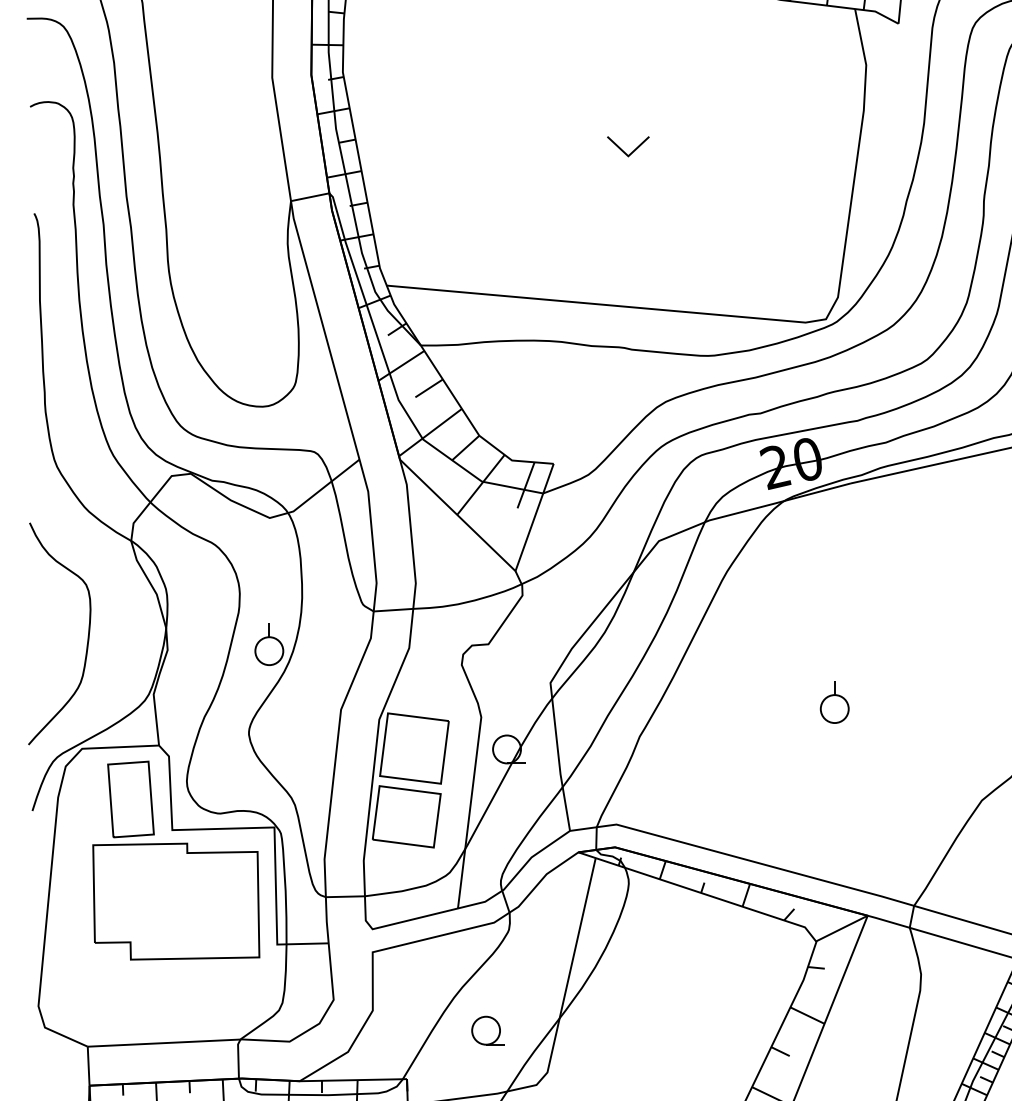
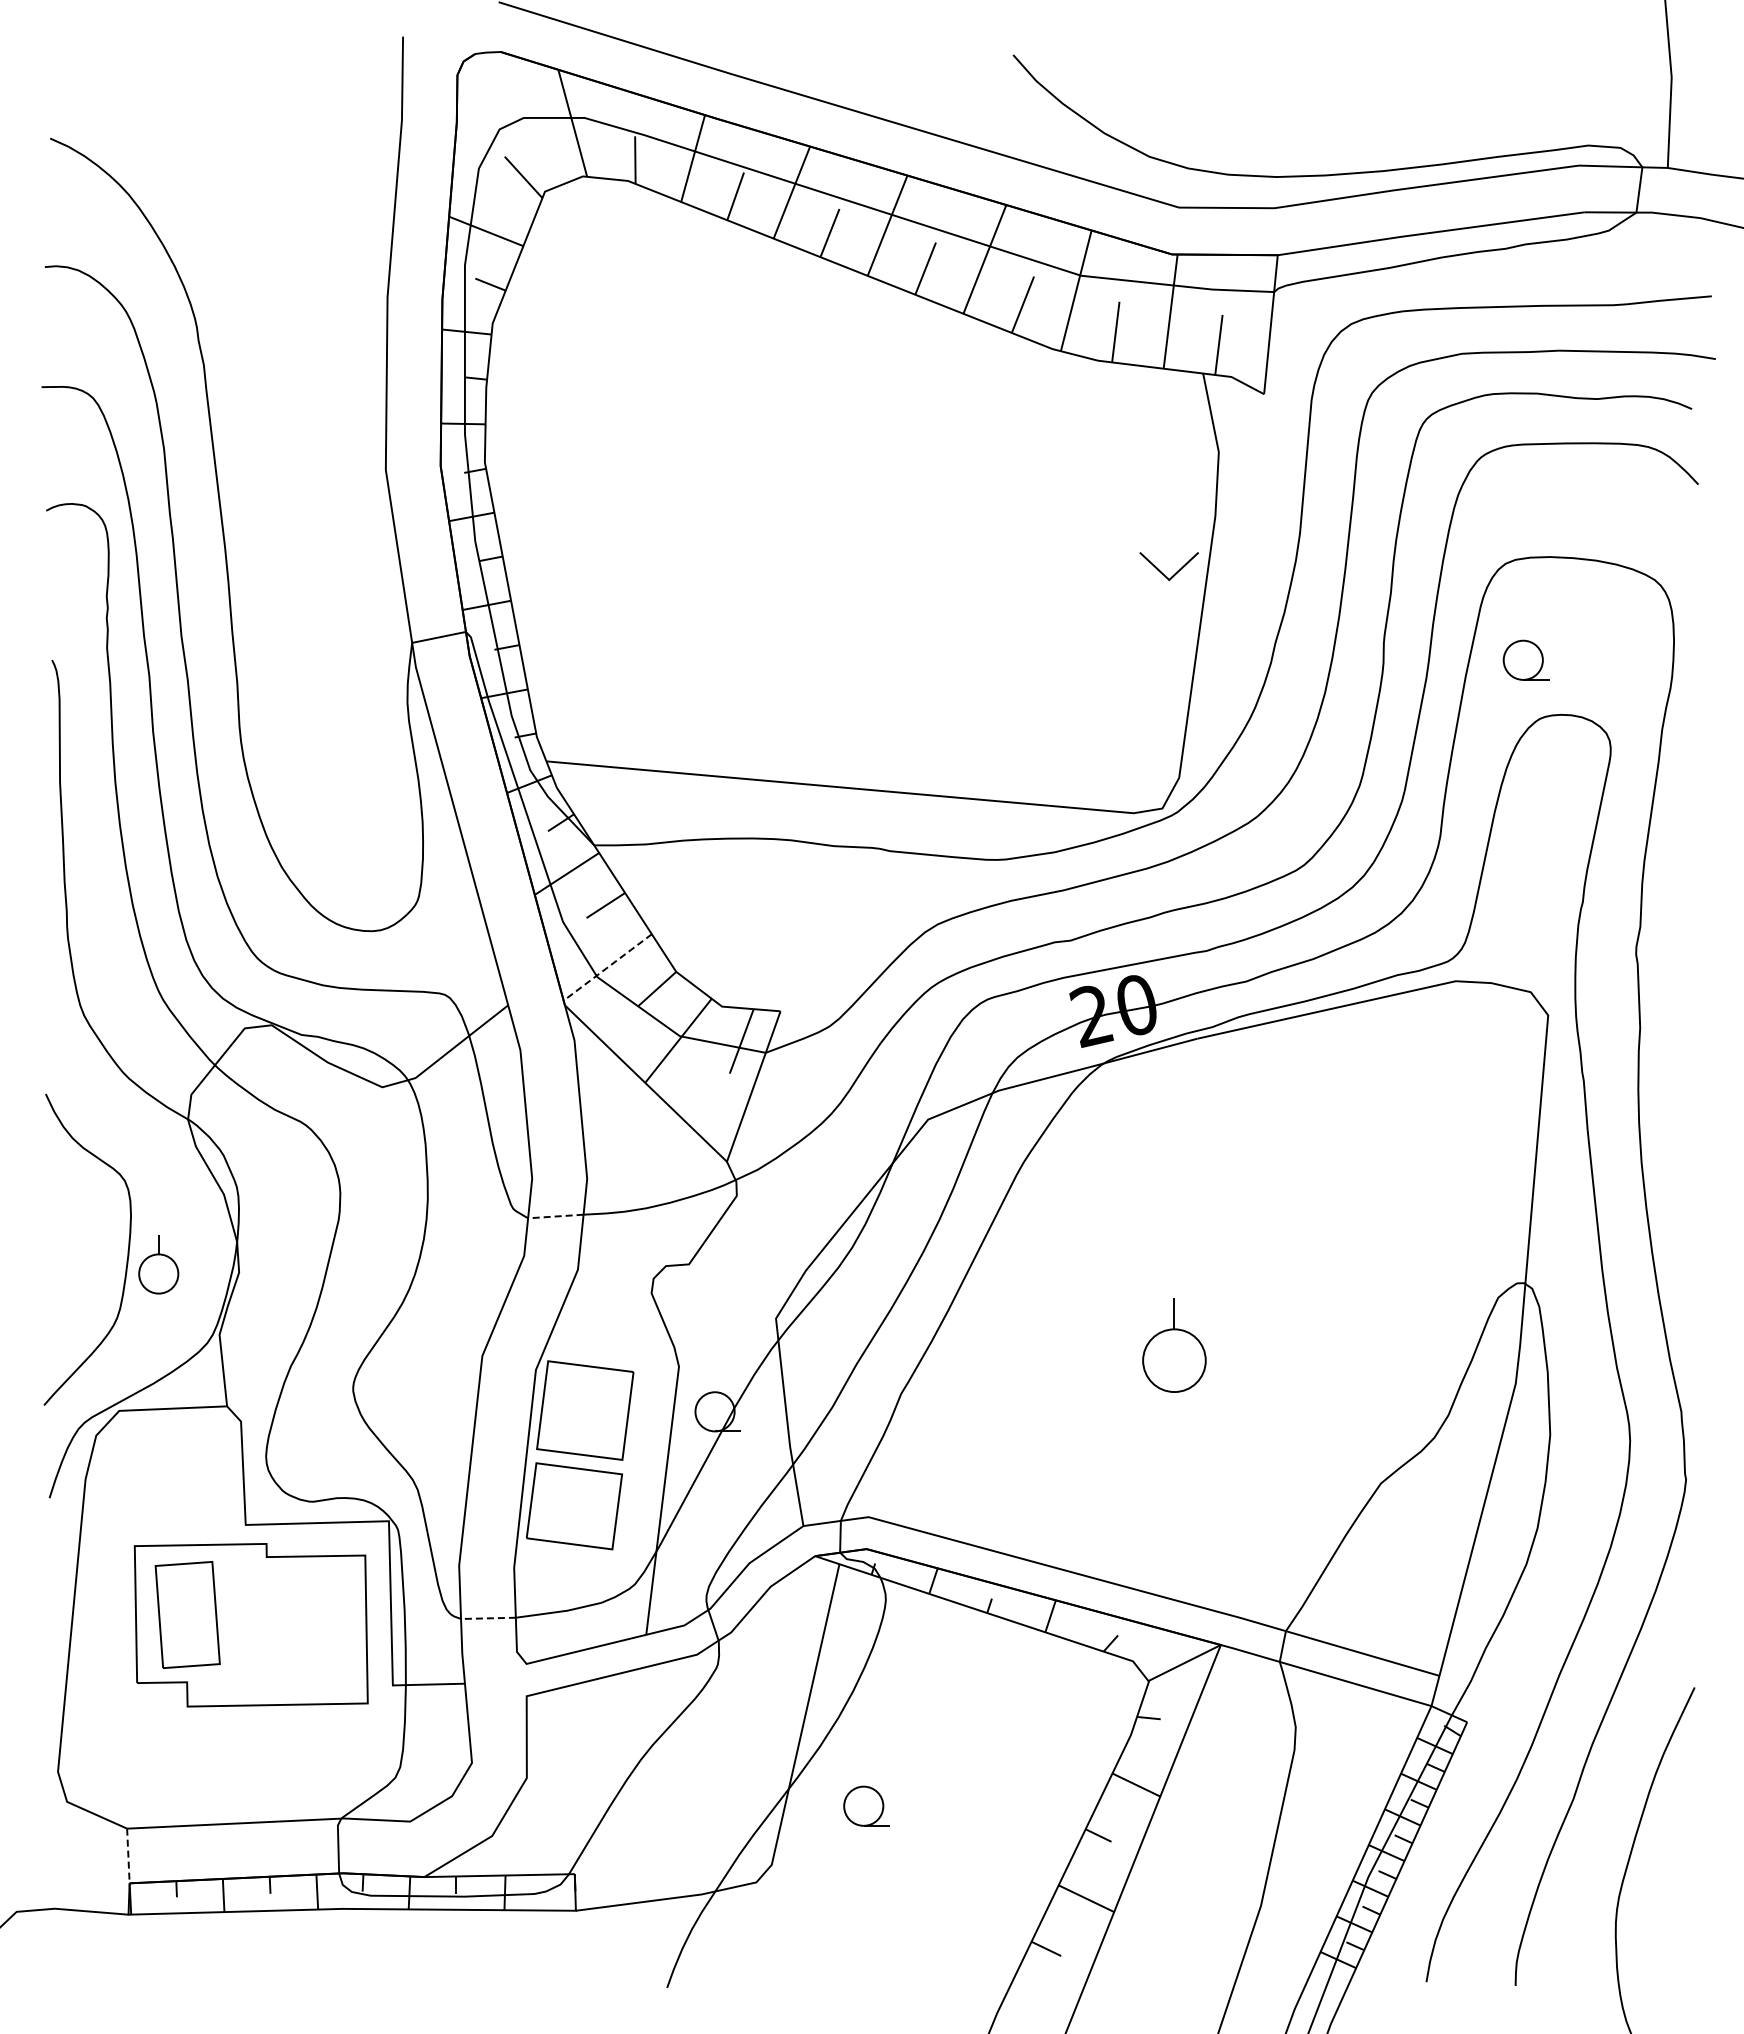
part: (623, 150) -> (1162, 572), moved
line: (430, 432) -> (607, 967), solid -> dashed
line: (393, 610) -> (555, 1216), solid -> dashed
part: (269, 644) -> (158, 1264), moved
part: (834, 702) -> (1174, 1345), size x1.6
part: (130, 799) -> (187, 1614), moved
line: (344, 896) -> (487, 1618), solid -> dashed
part: (488, 1030) -> (866, 1805), moved
line: (88, 1066) -> (128, 1856), solid -> dashed

